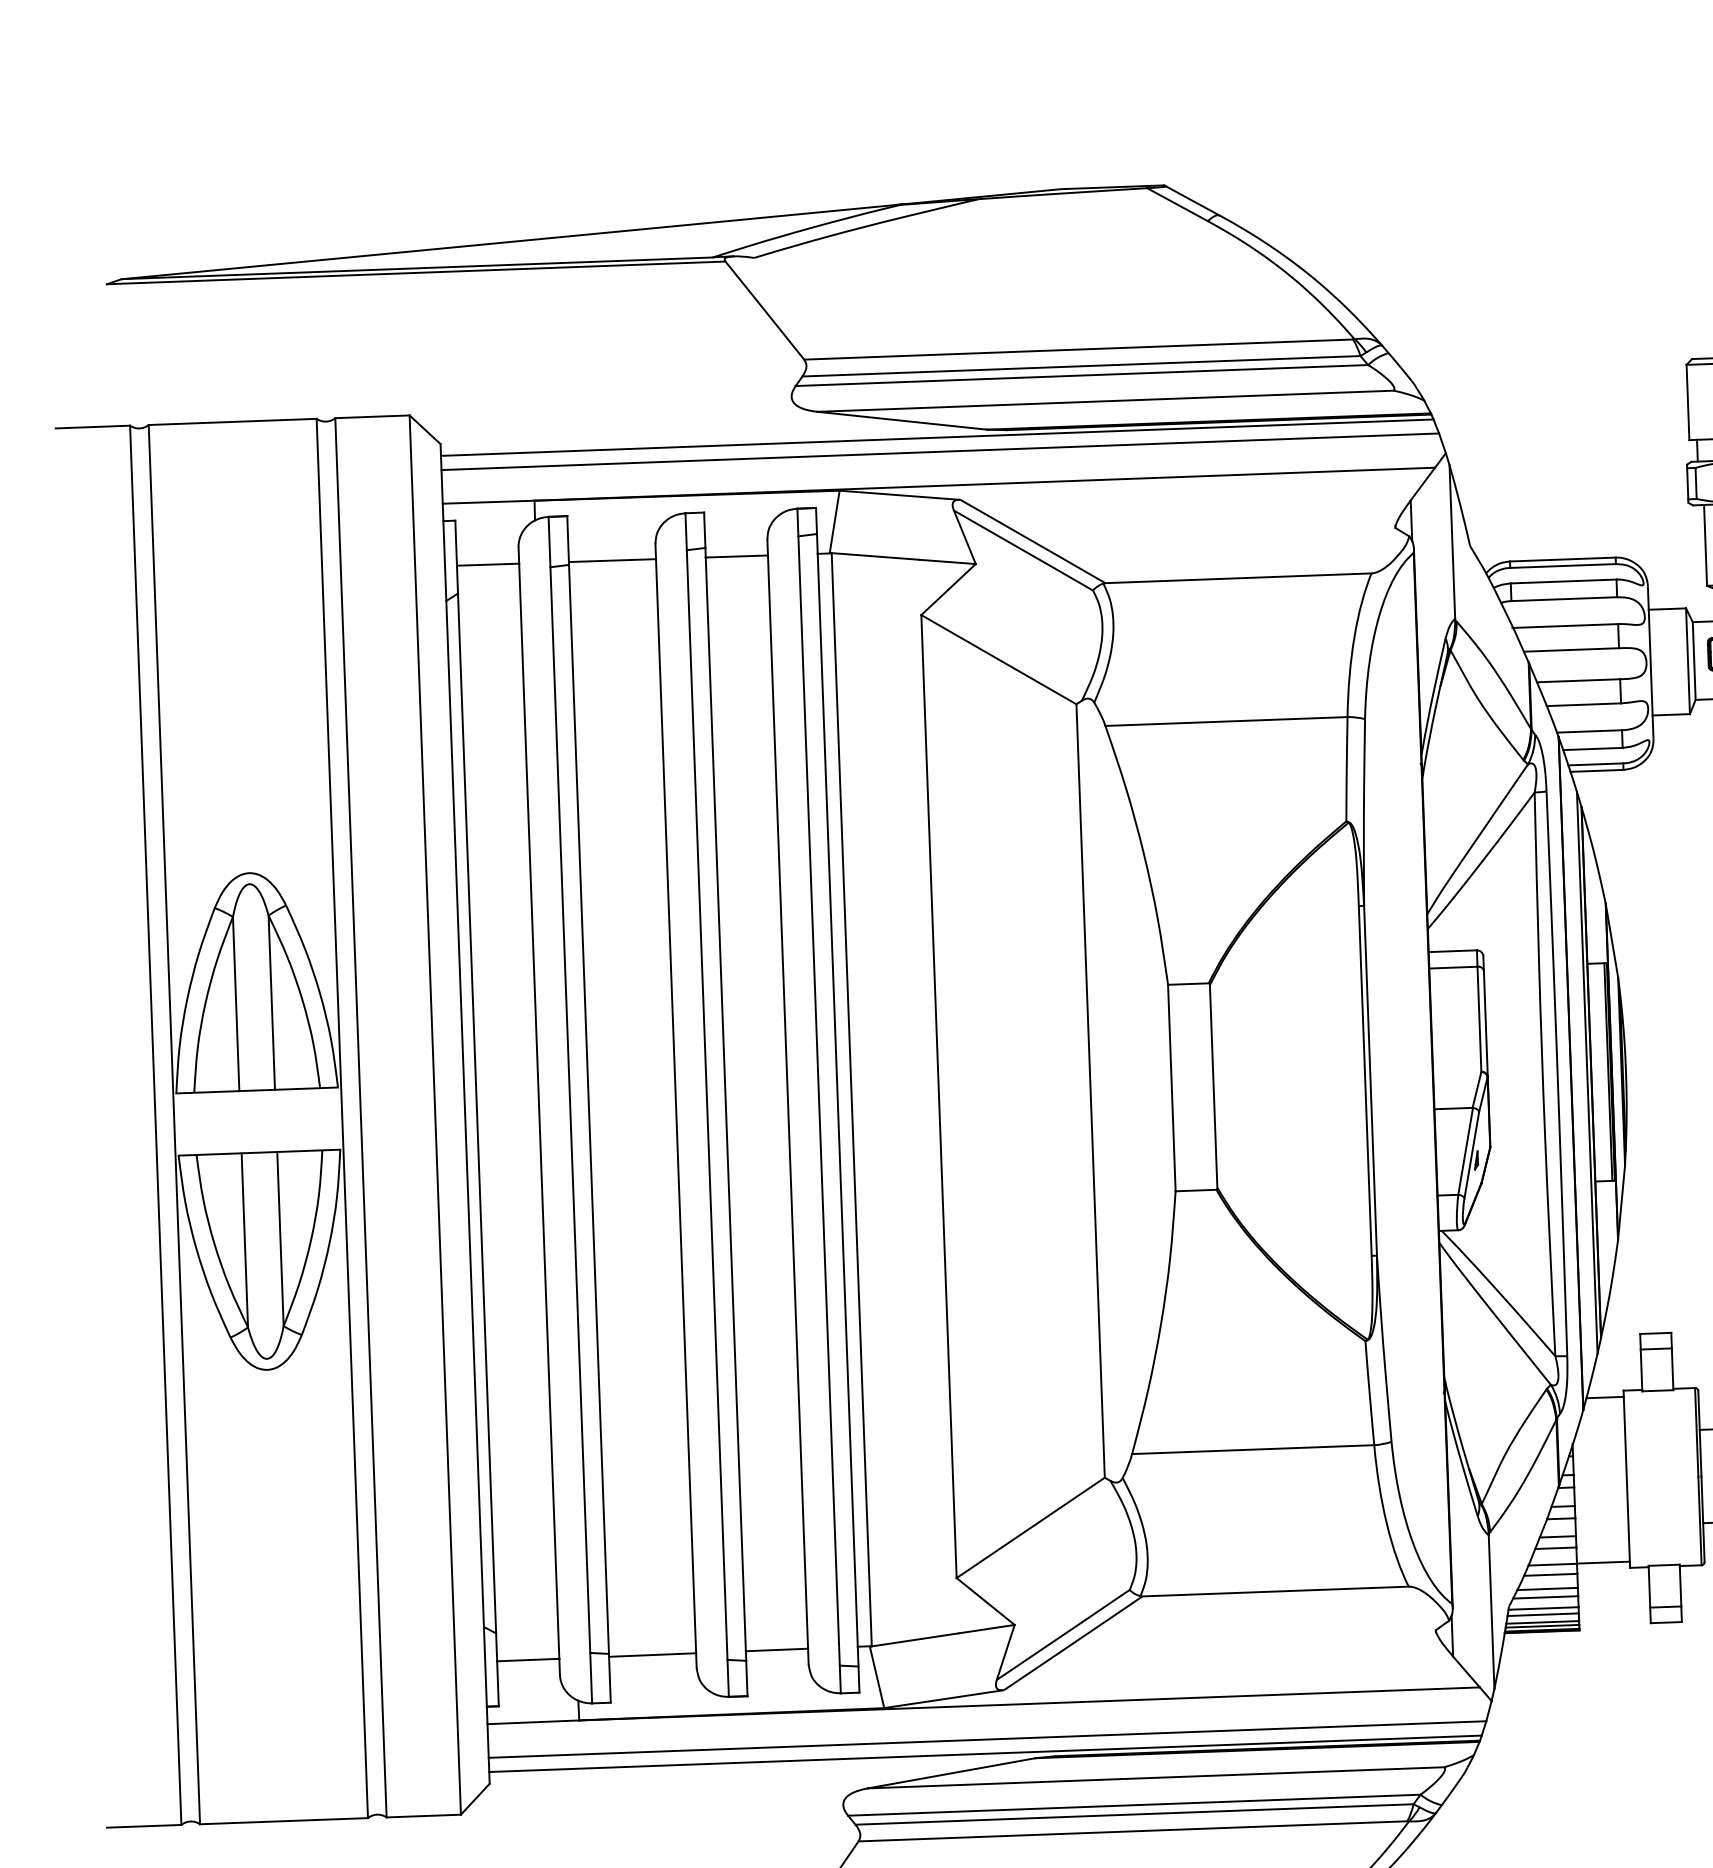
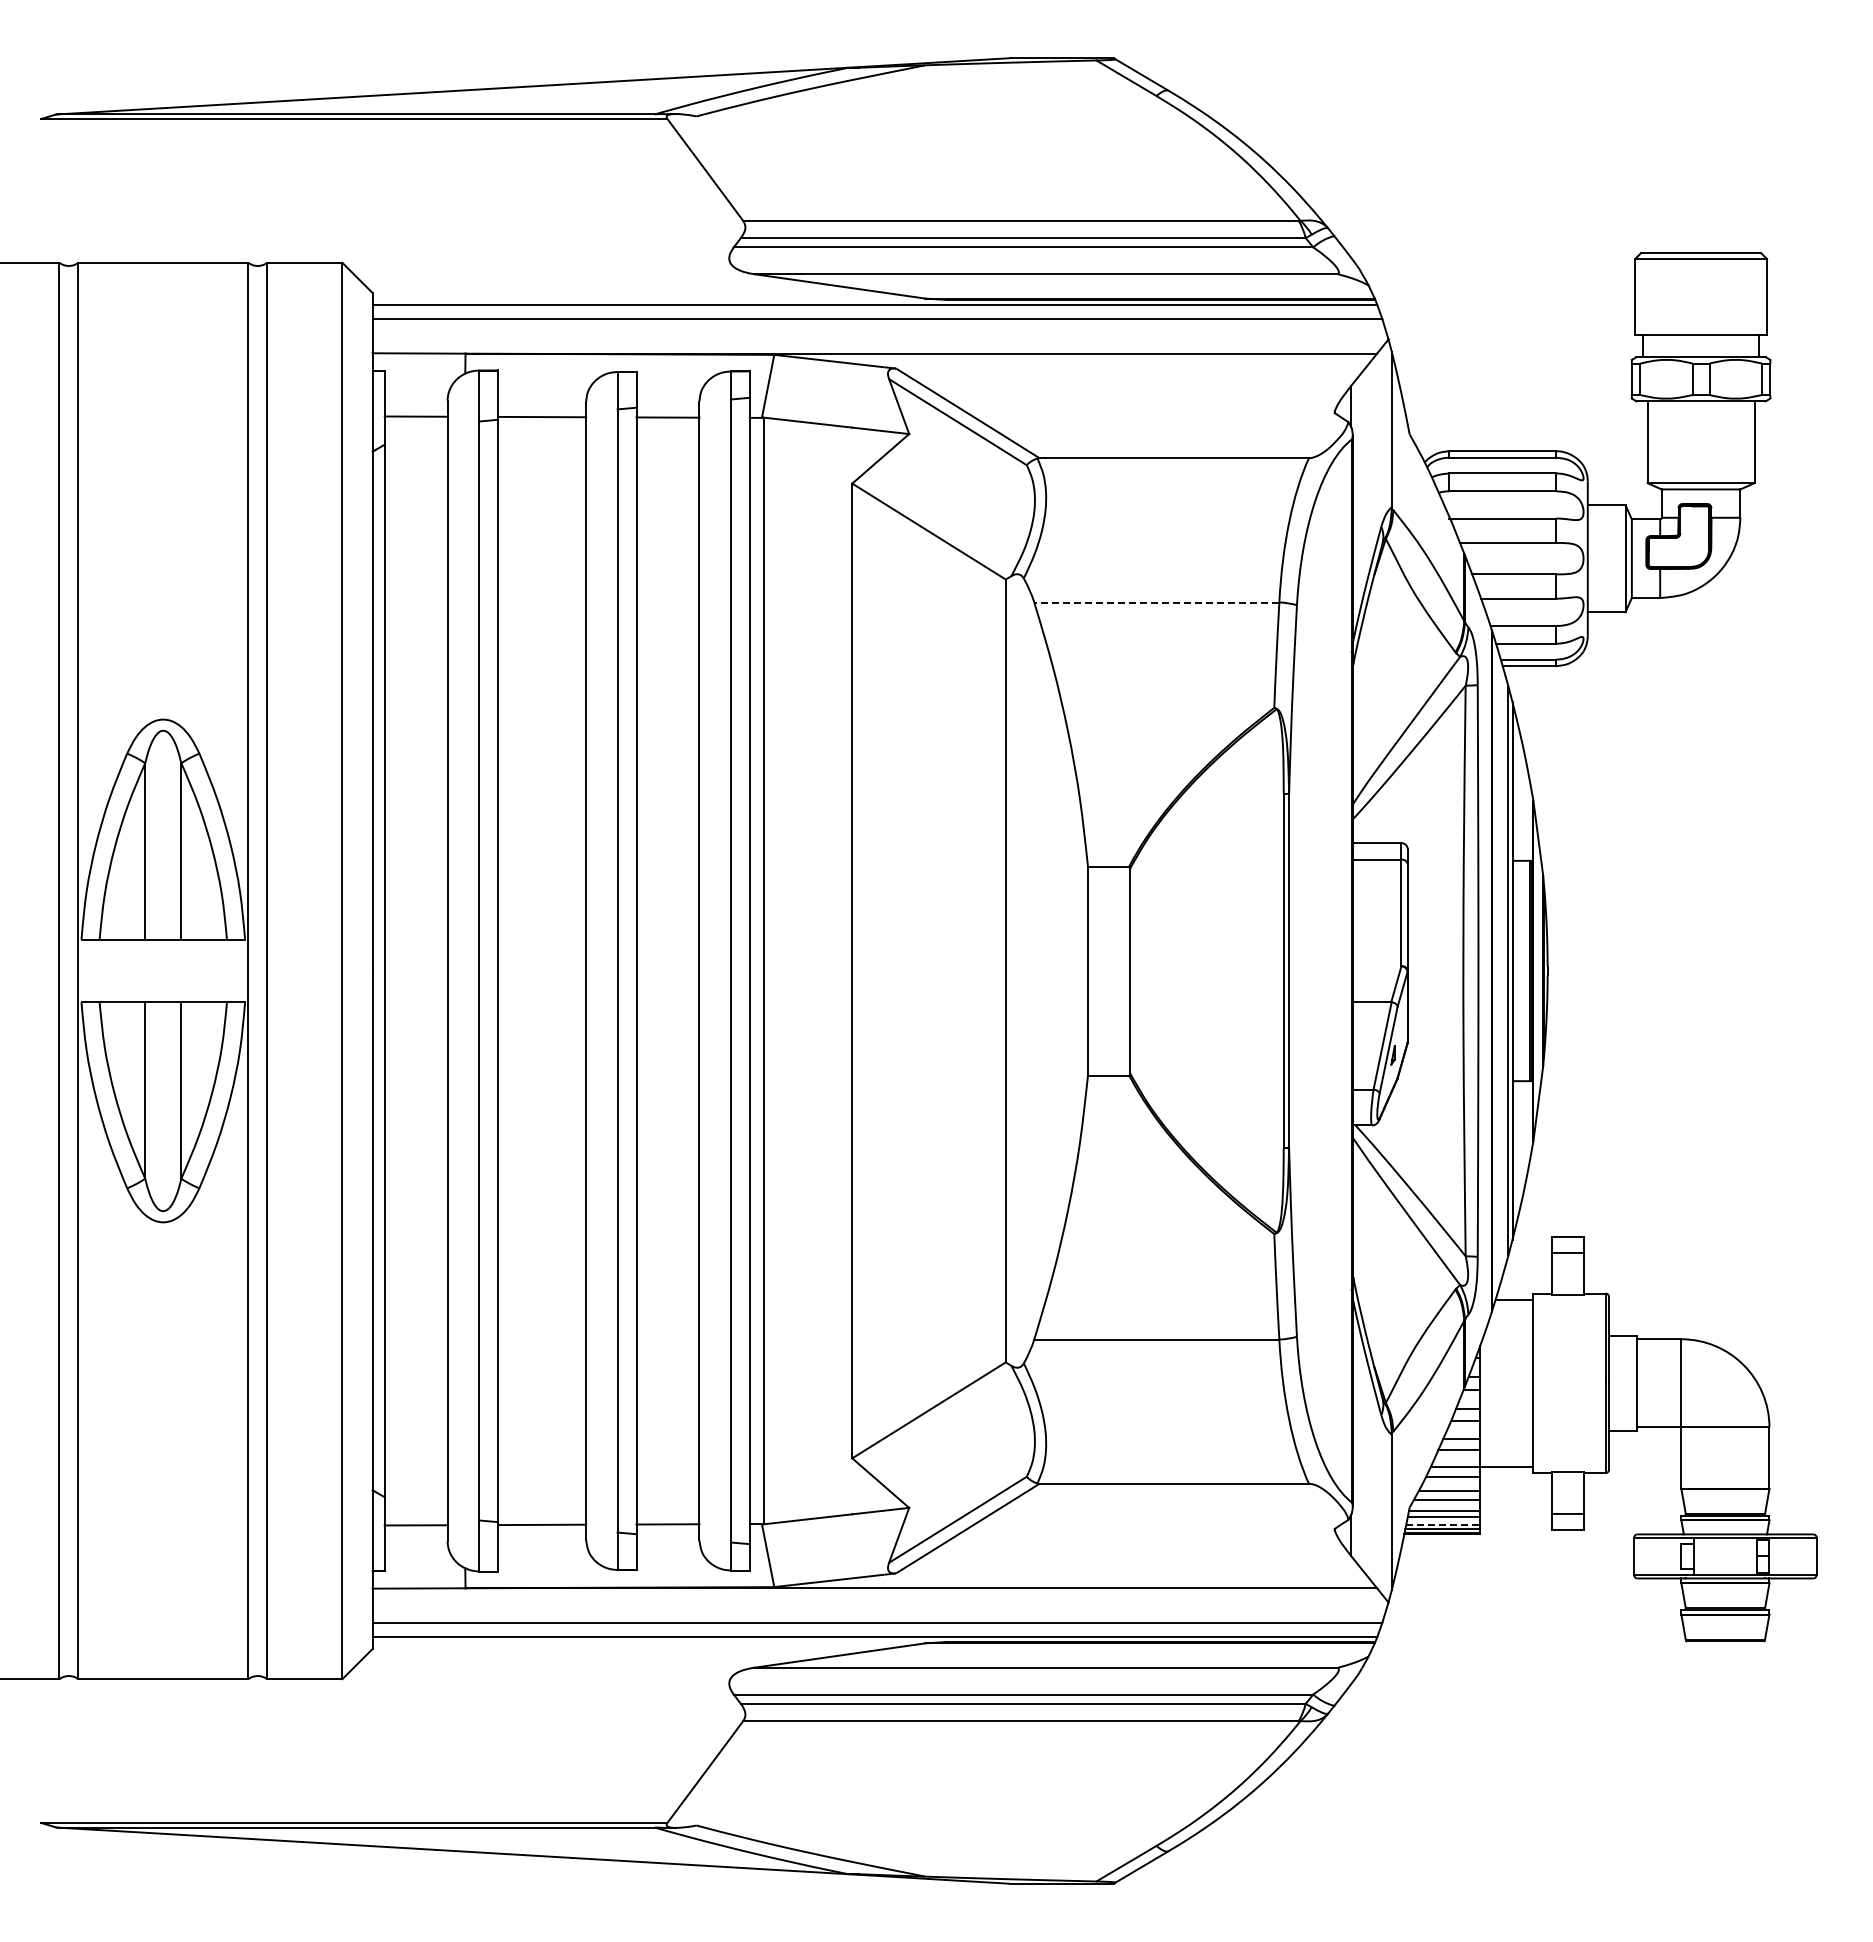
line: (1226, 721) -> (1156, 602), solid -> dashed
line: (1543, 1622) -> (1443, 1524), solid -> dashed

